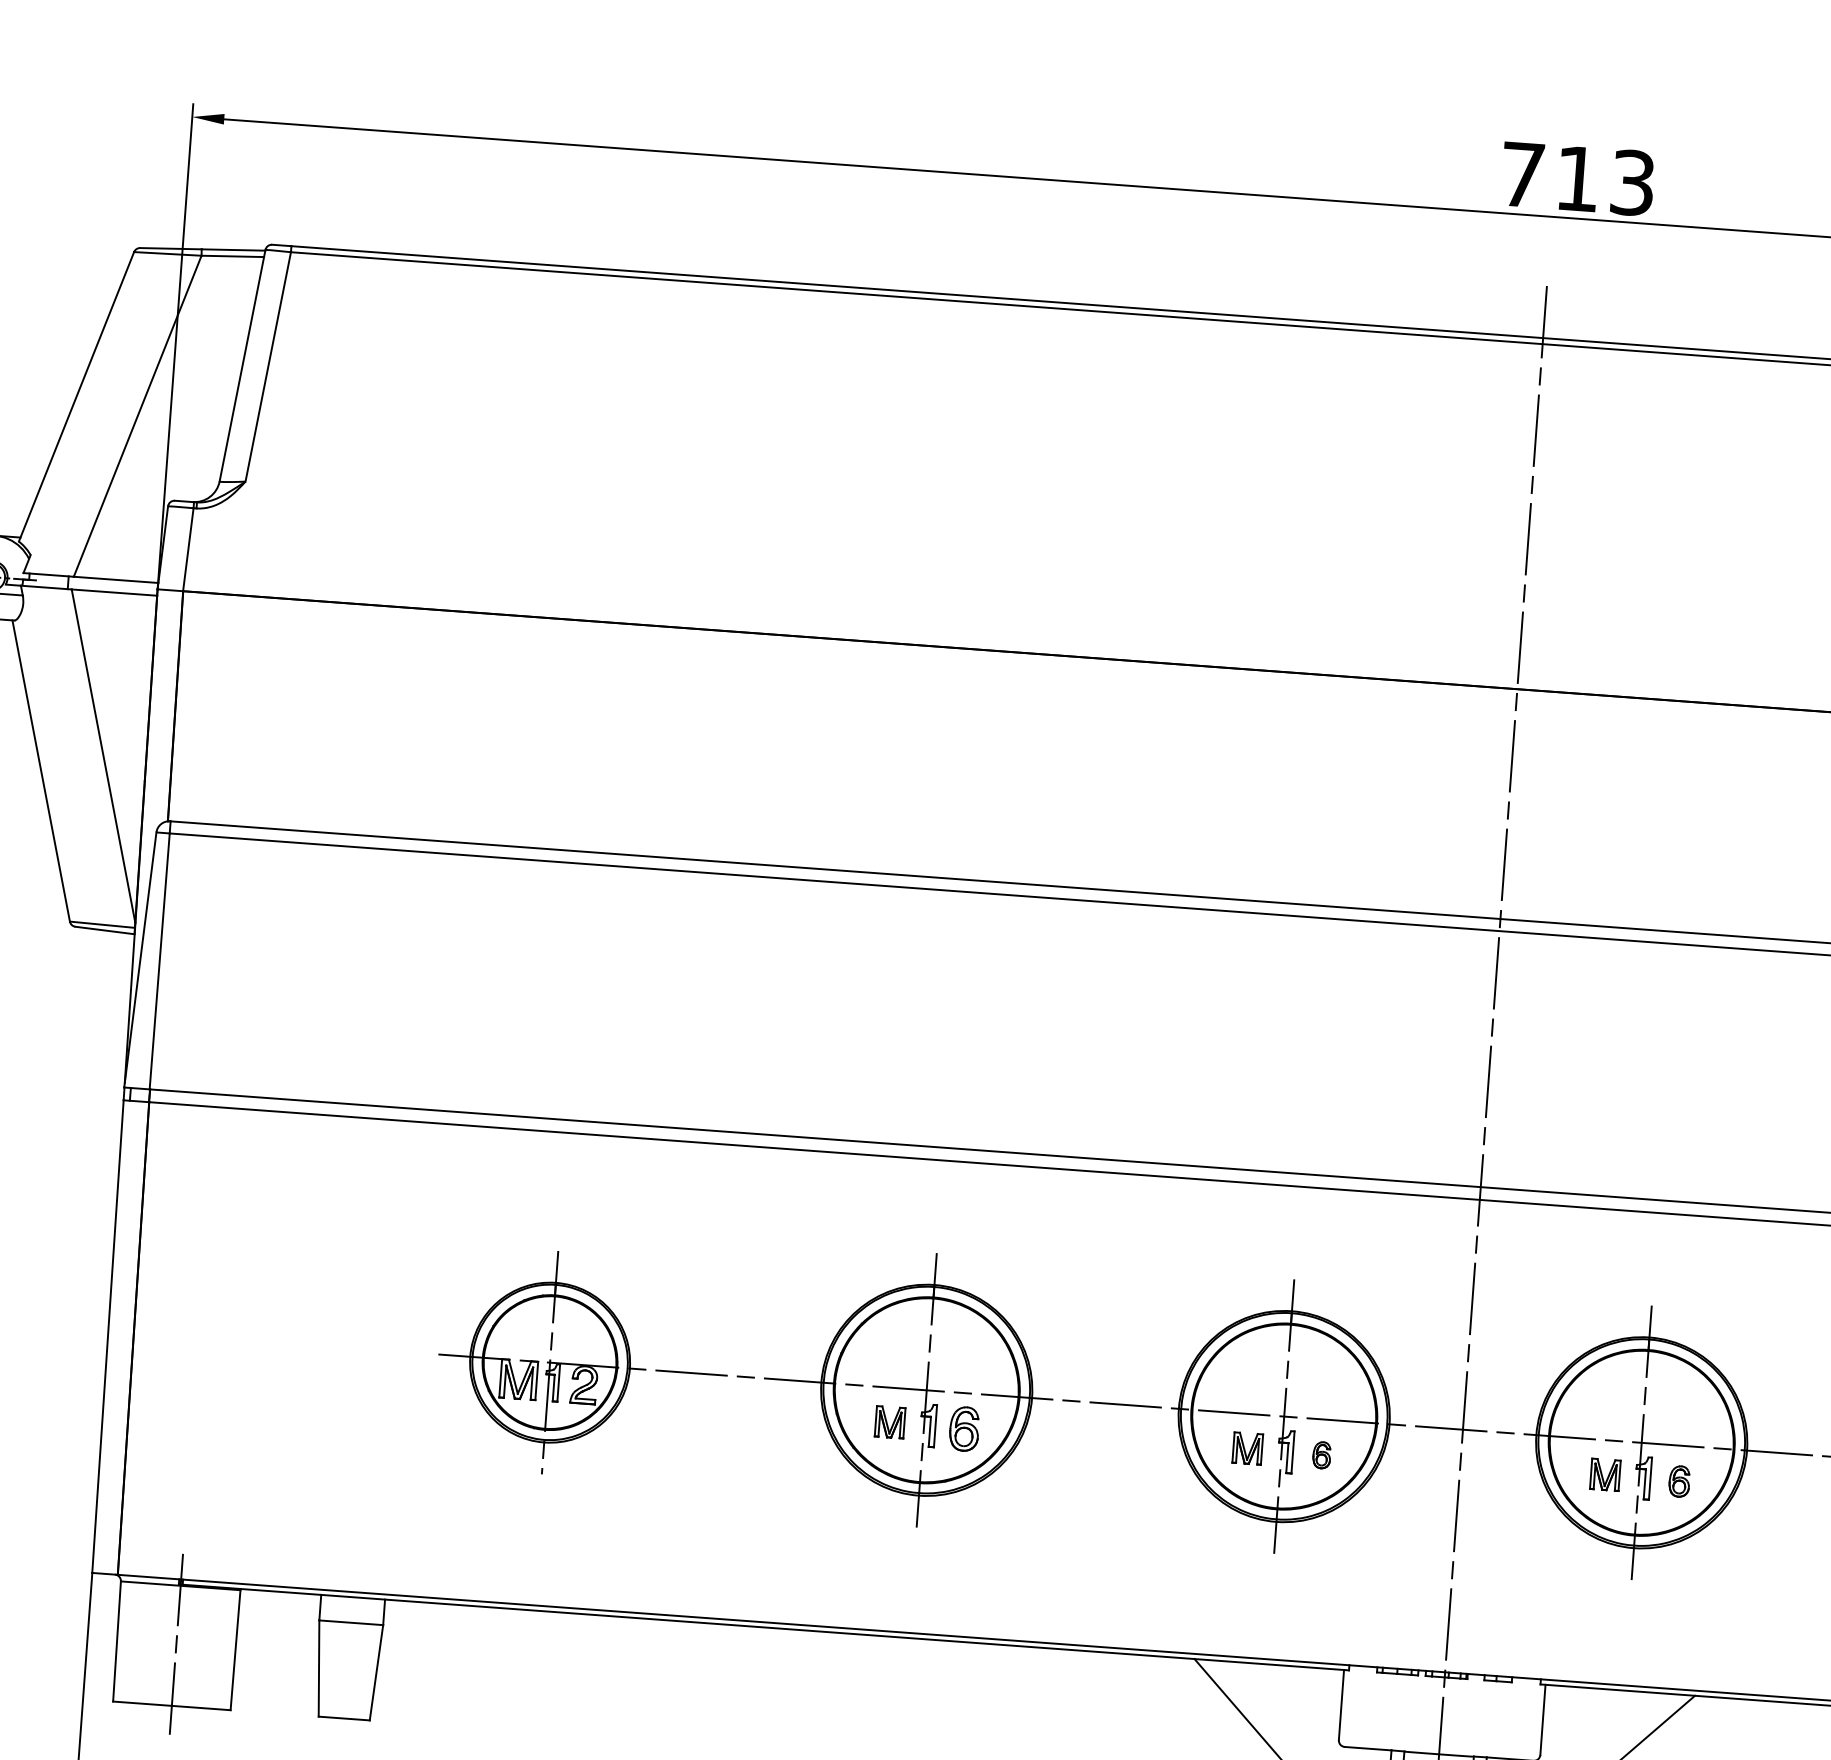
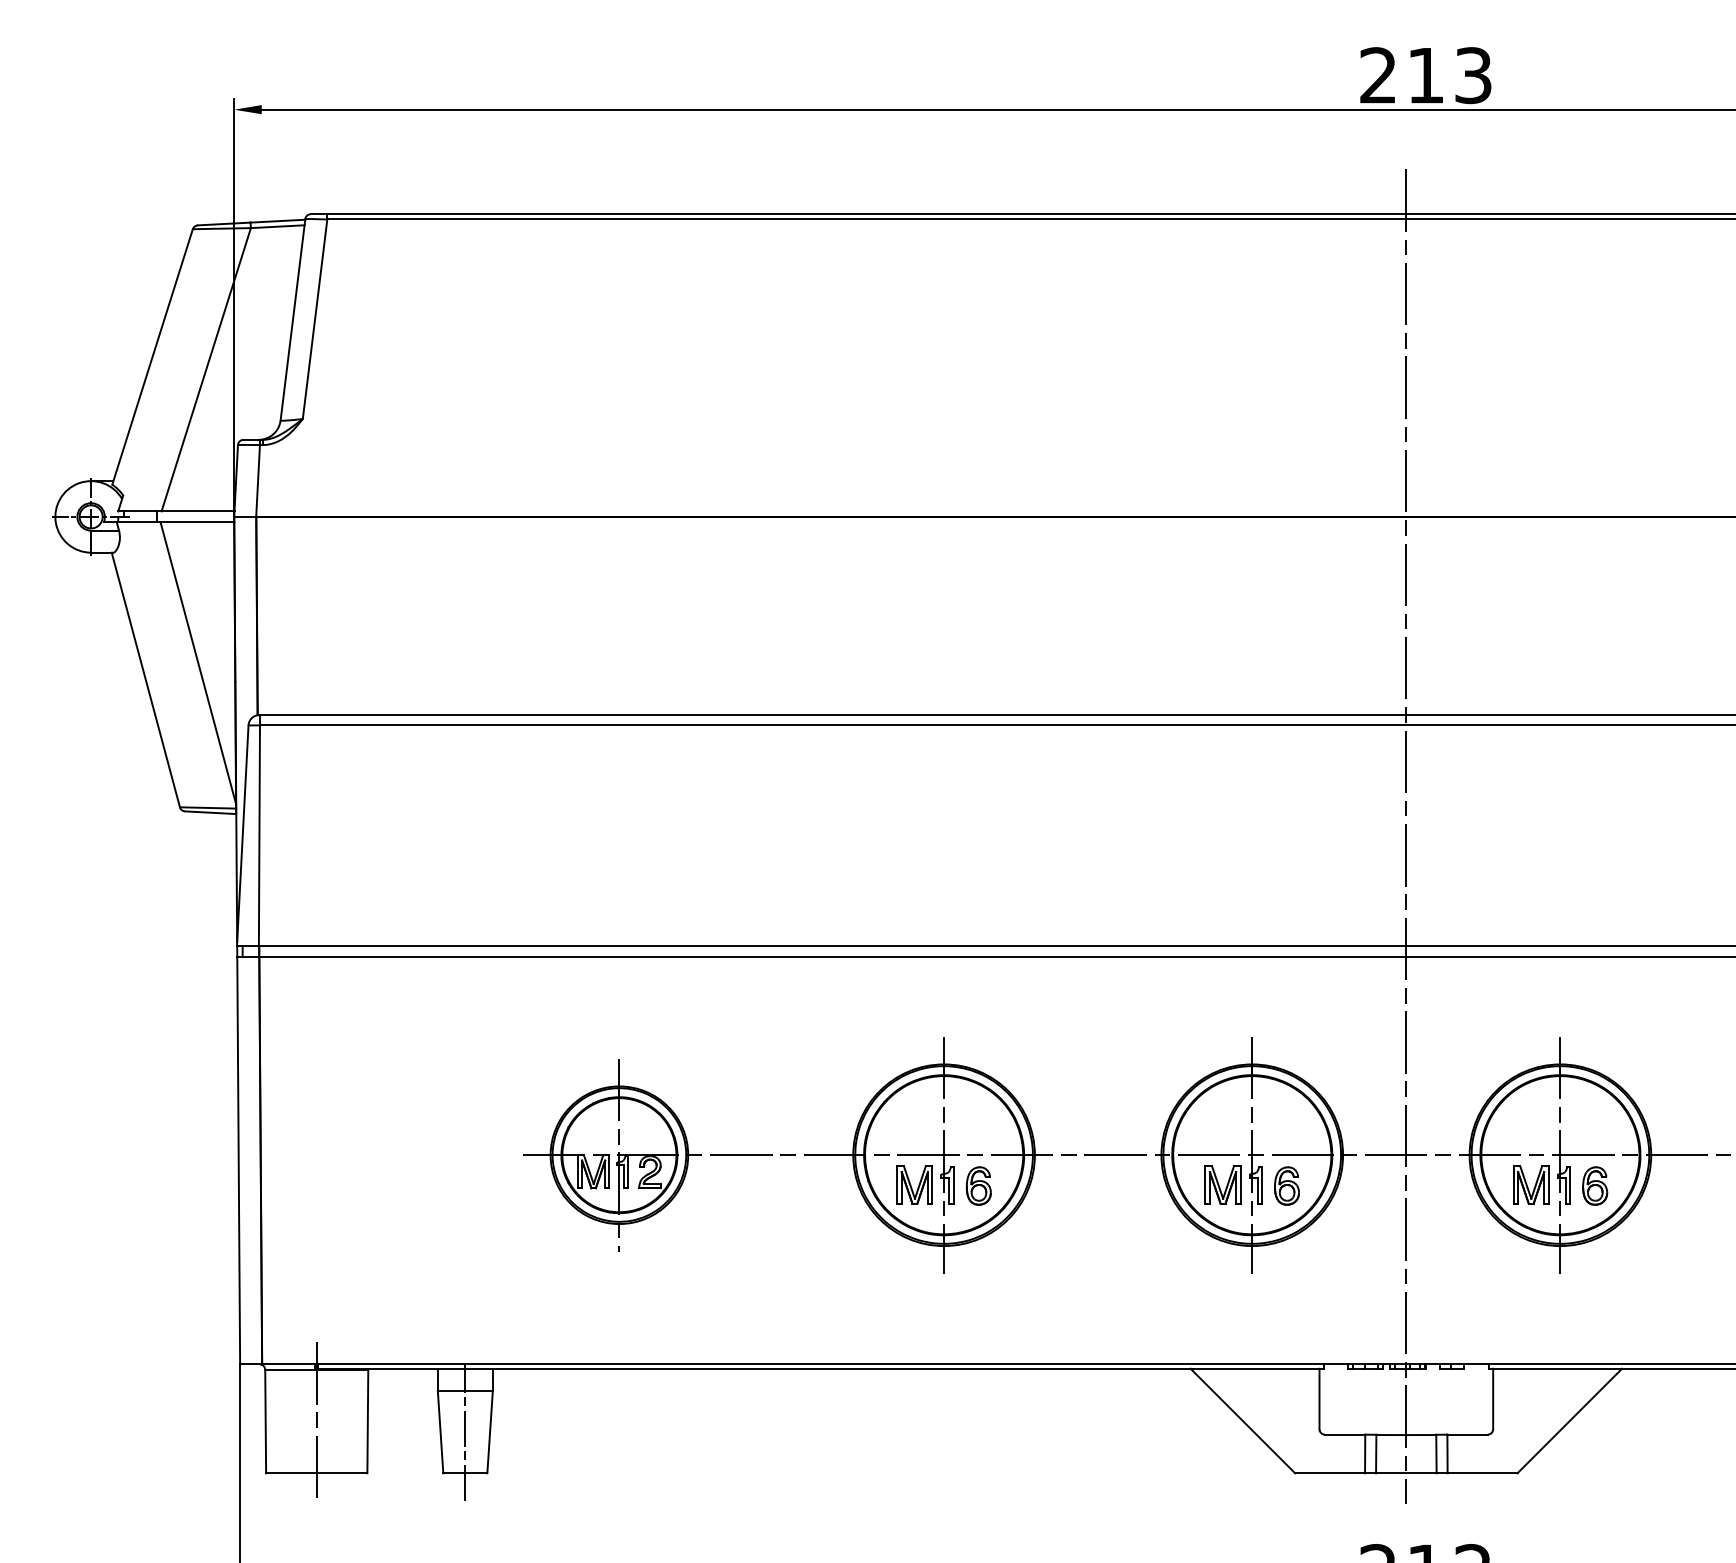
text: (1521, 174) -> (1377, 75), 713 -> 213
part: (889, 1421) -> (914, 1184), size x1.43
part: (1247, 1447) -> (1222, 1184), size x1.43
part: (1321, 1454) -> (1286, 1185), size x1.67
part: (1605, 1474) -> (1531, 1184), size x1.43
part: (1679, 1480) -> (1595, 1185), size x1.43
line: (347, 1670) -> (465, 1431), added

